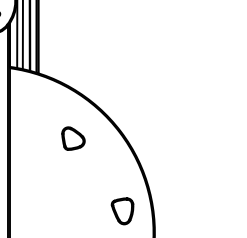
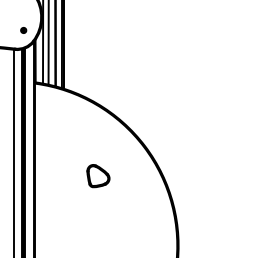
part: (73, 139) -> (98, 176), moved
part: (122, 211) -> (146, 224), removed

